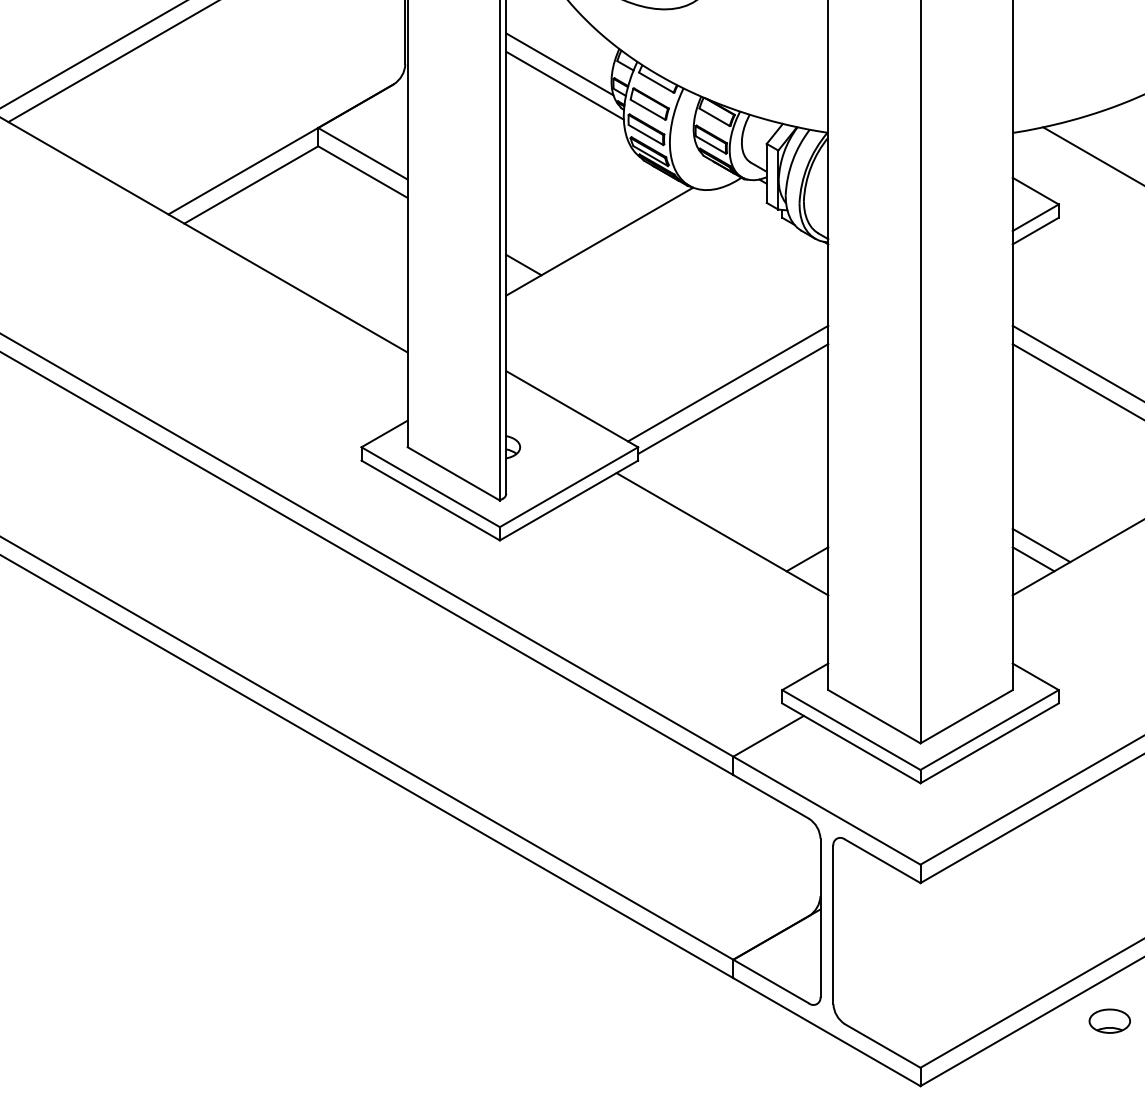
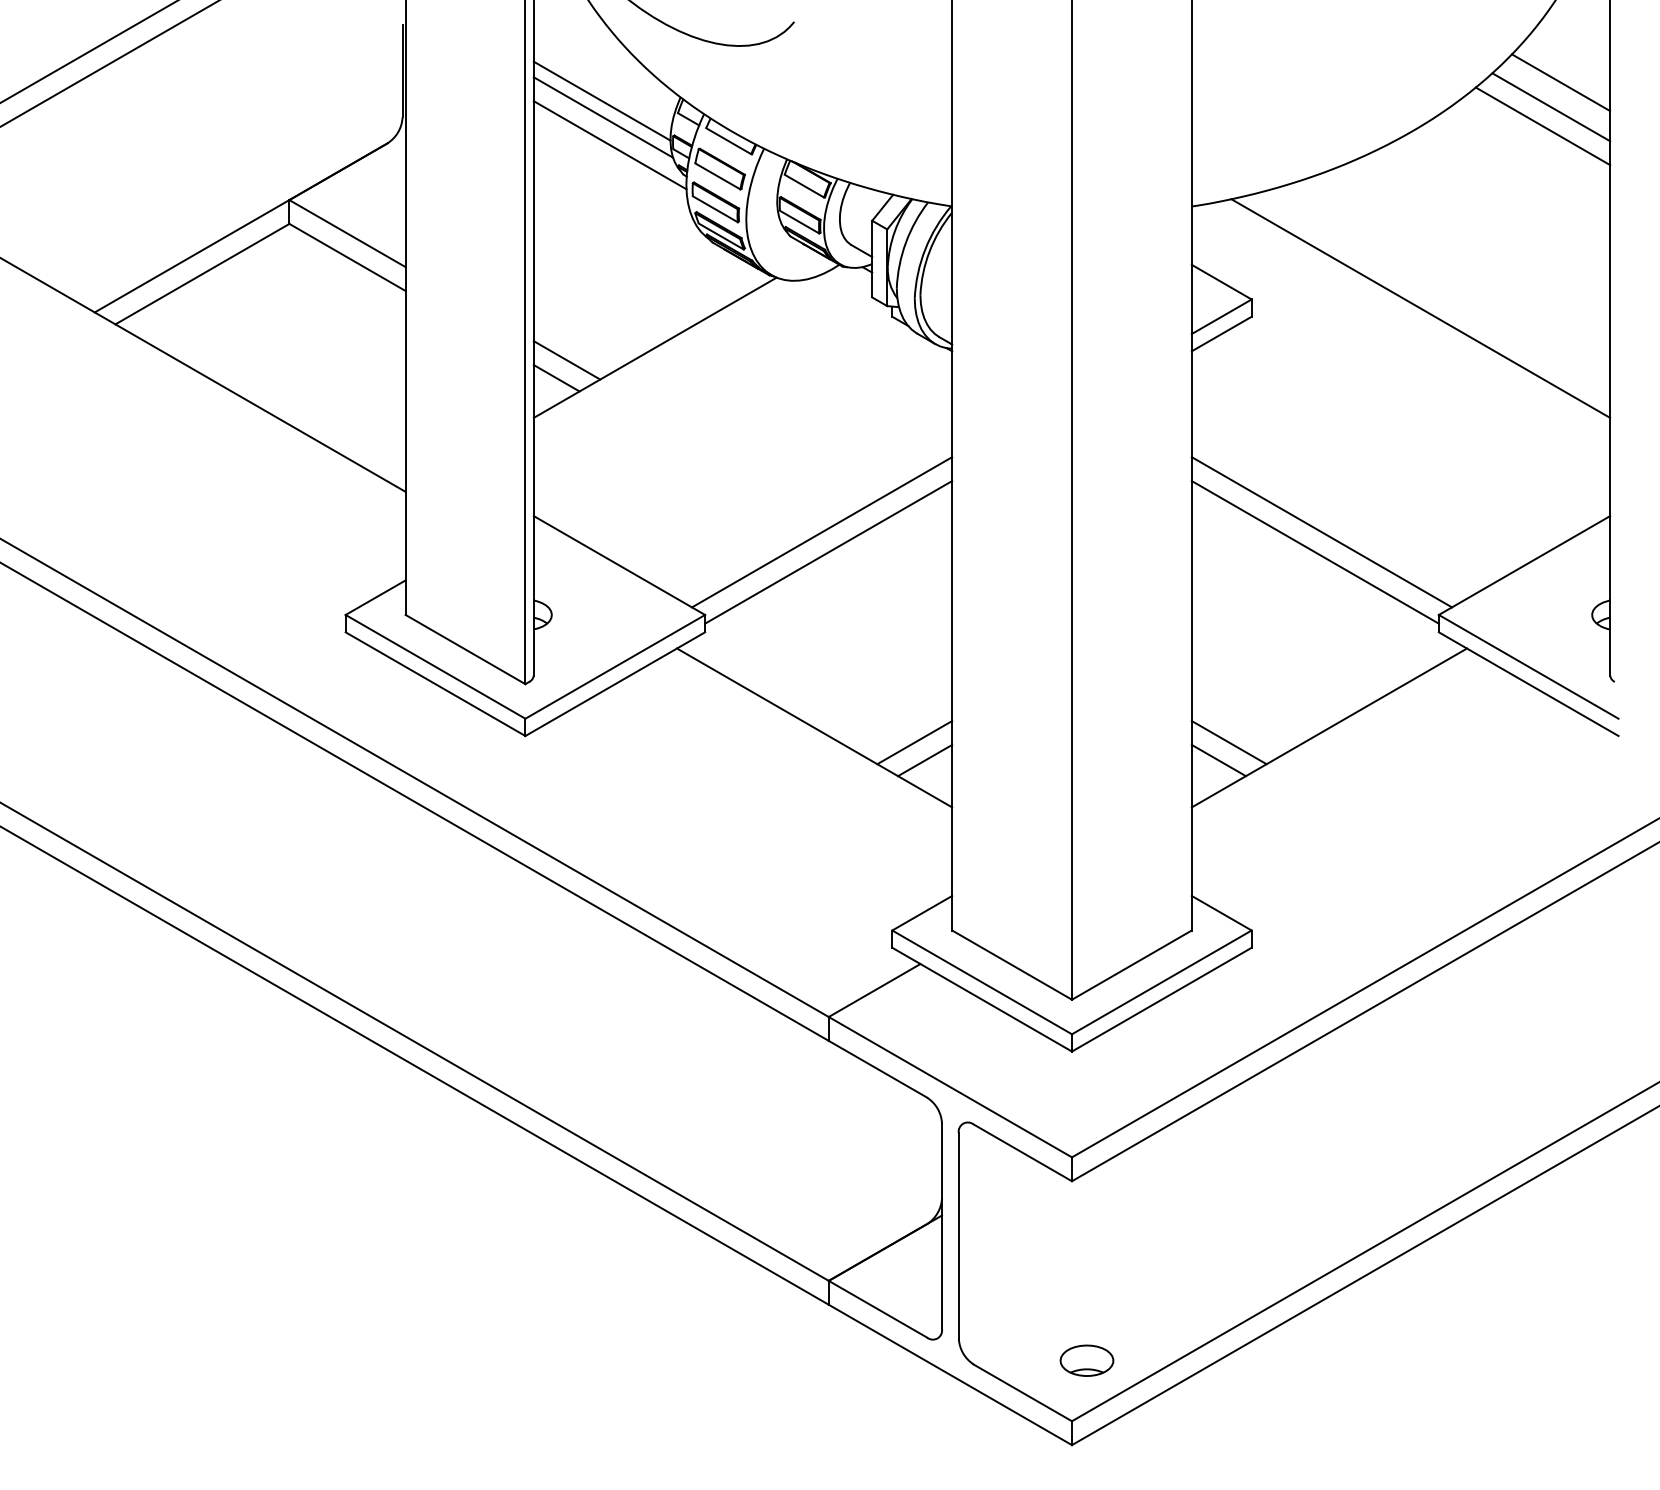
line: (558, 51) -> (601, 100), added
line: (531, 251) -> (566, 360), added
line: (799, 545) -> (914, 742), added
part: (1109, 1021) -> (1086, 1360), moved

